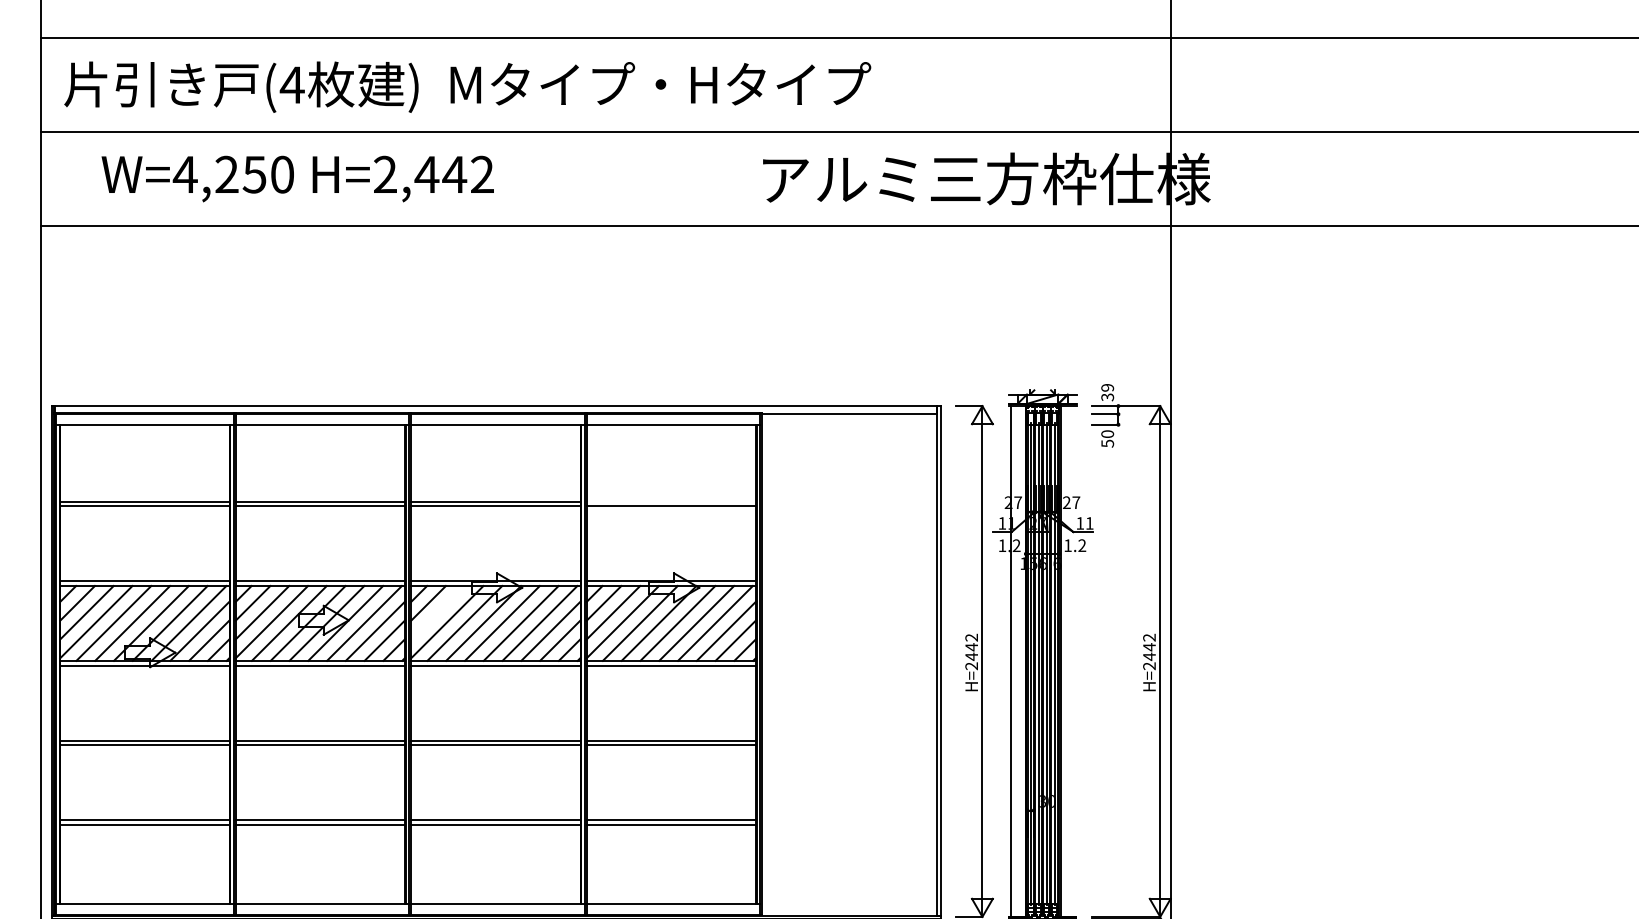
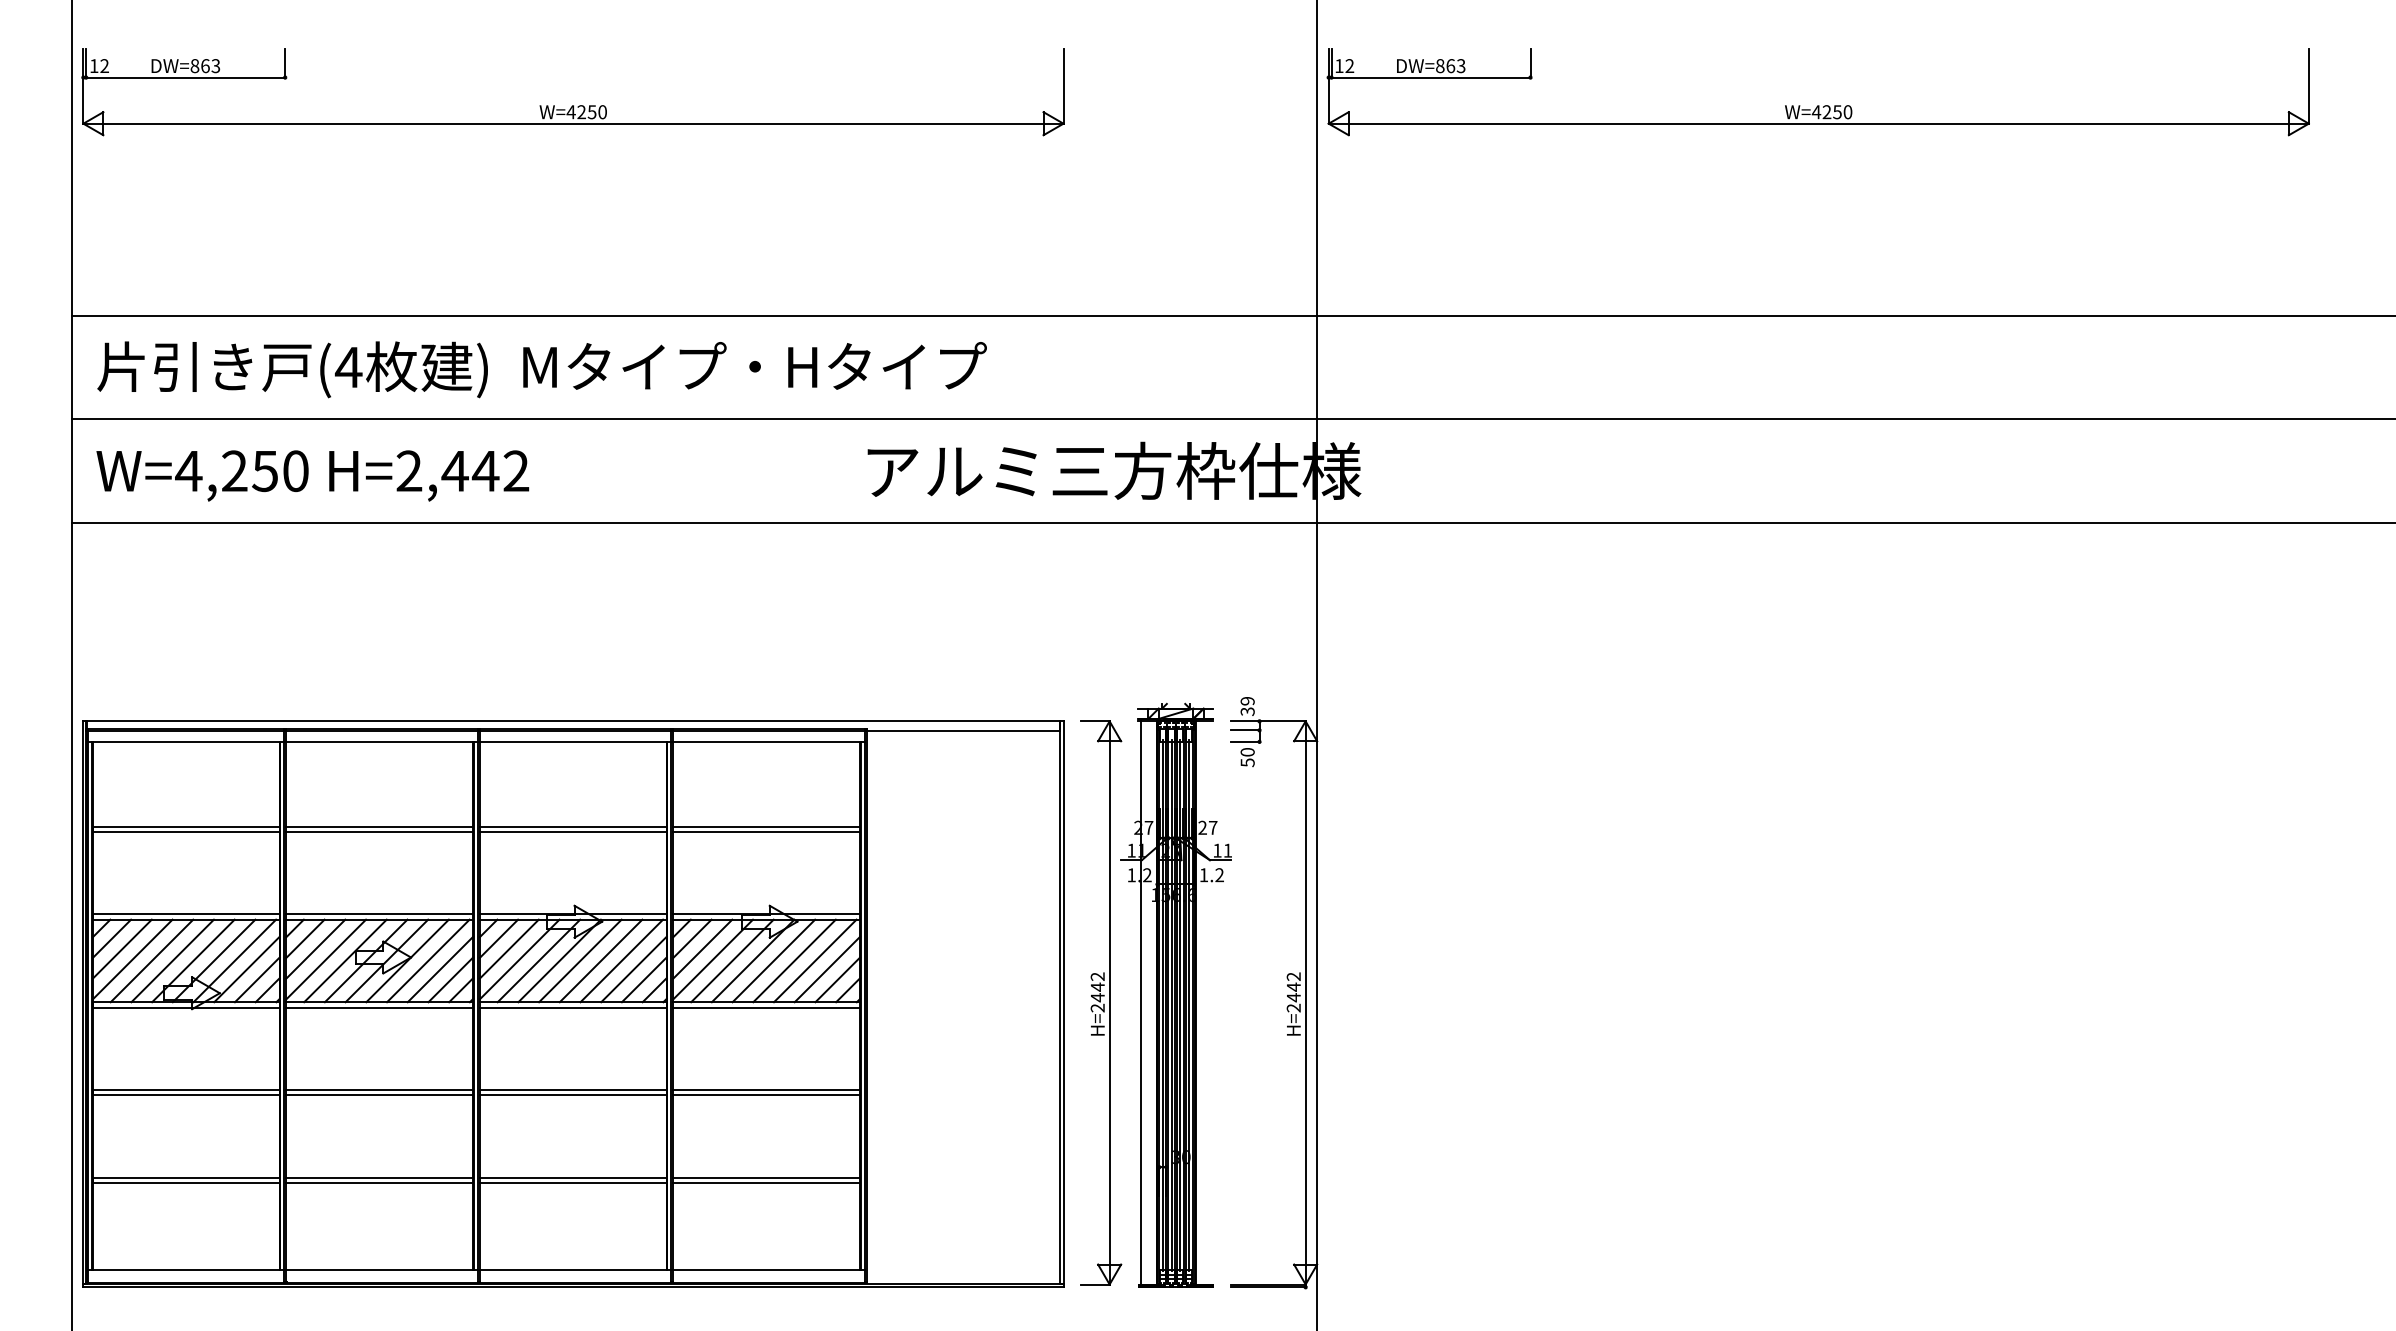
text: (297, 178) -> (312, 475), moved
line: (671, 501) -> (766, 826), added
line: (437, 612) -> (508, 948), added

